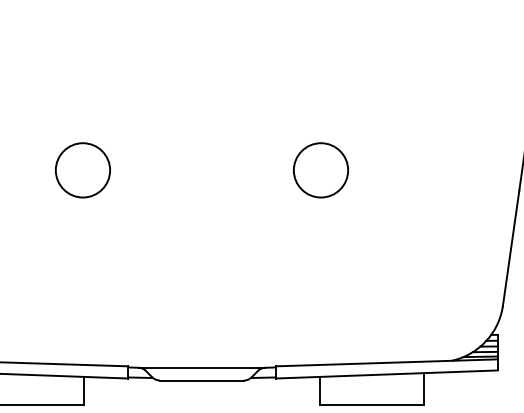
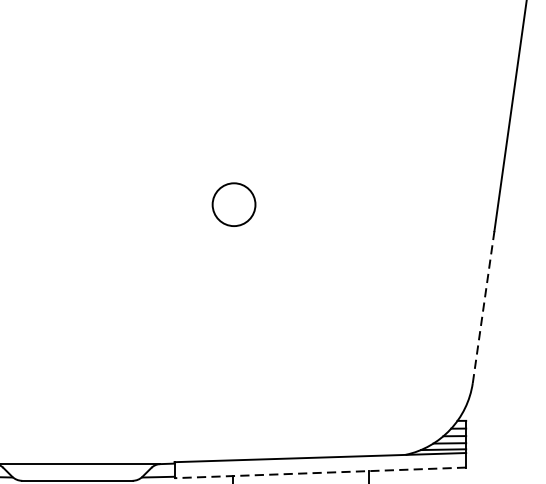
circle: (321, 170) -> (234, 204), size x0.6
line: (511, 247) -> (484, 306), solid -> dashed
line: (386, 374) -> (319, 472), solid -> dashed

